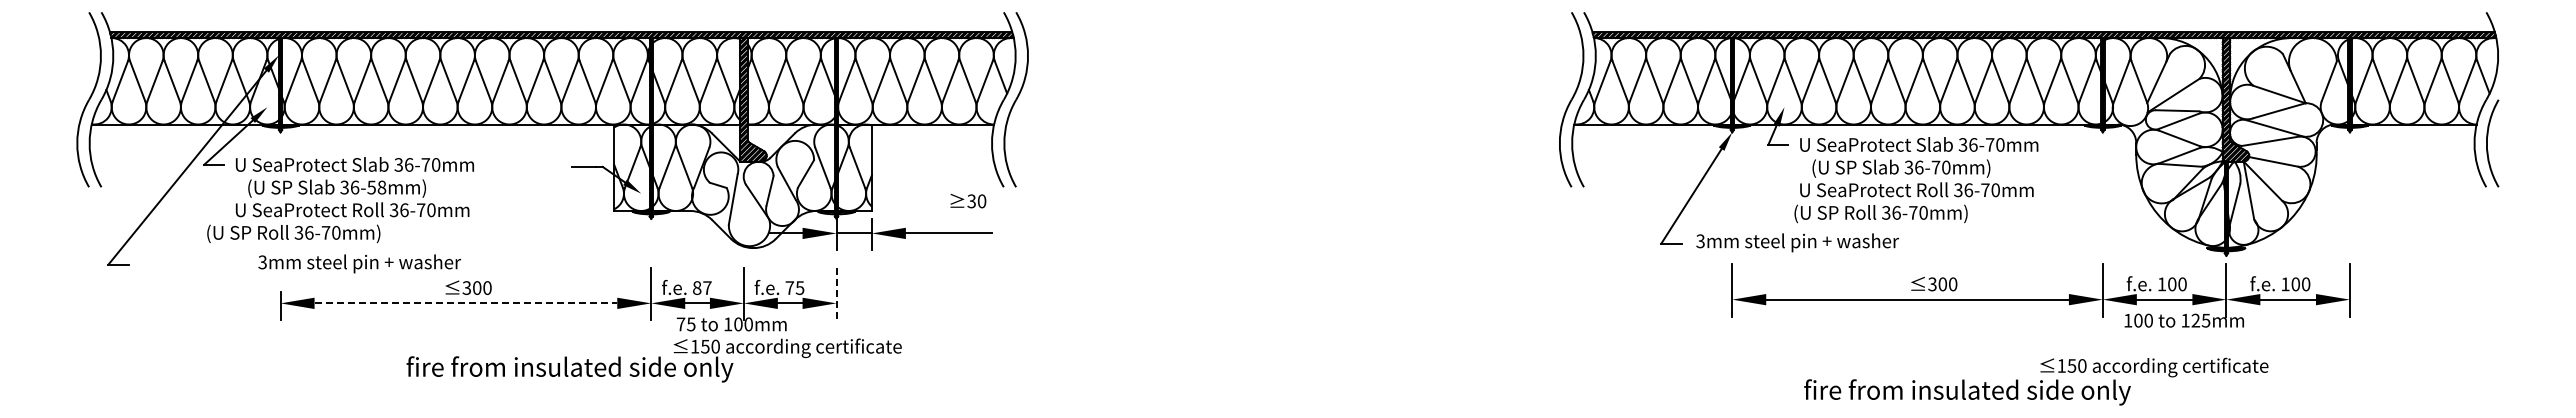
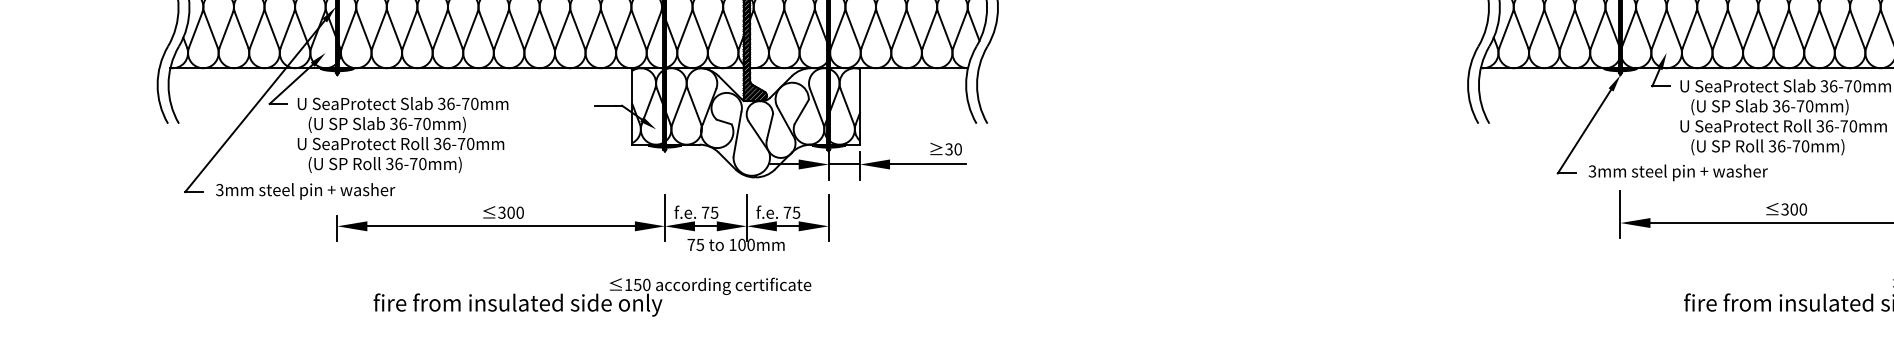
text: (376, 187) -> (422, 123), 36-58mm) -> 36-70mm)
text: (968, 201) -> (946, 149), moved
text: (1880, 213) -> (1767, 146), moved
text: (293, 233) -> (384, 164), moved
text: (359, 263) -> (305, 191), moved
text: (1934, 283) -> (1786, 208), moved
text: (702, 288) -> (710, 213), 87 -> 75
line: (836, 294) -> (828, 218), dashed -> solid
line: (466, 303) -> (501, 226), dashed -> solid
text: (653, 360) -> (591, 297), moved

